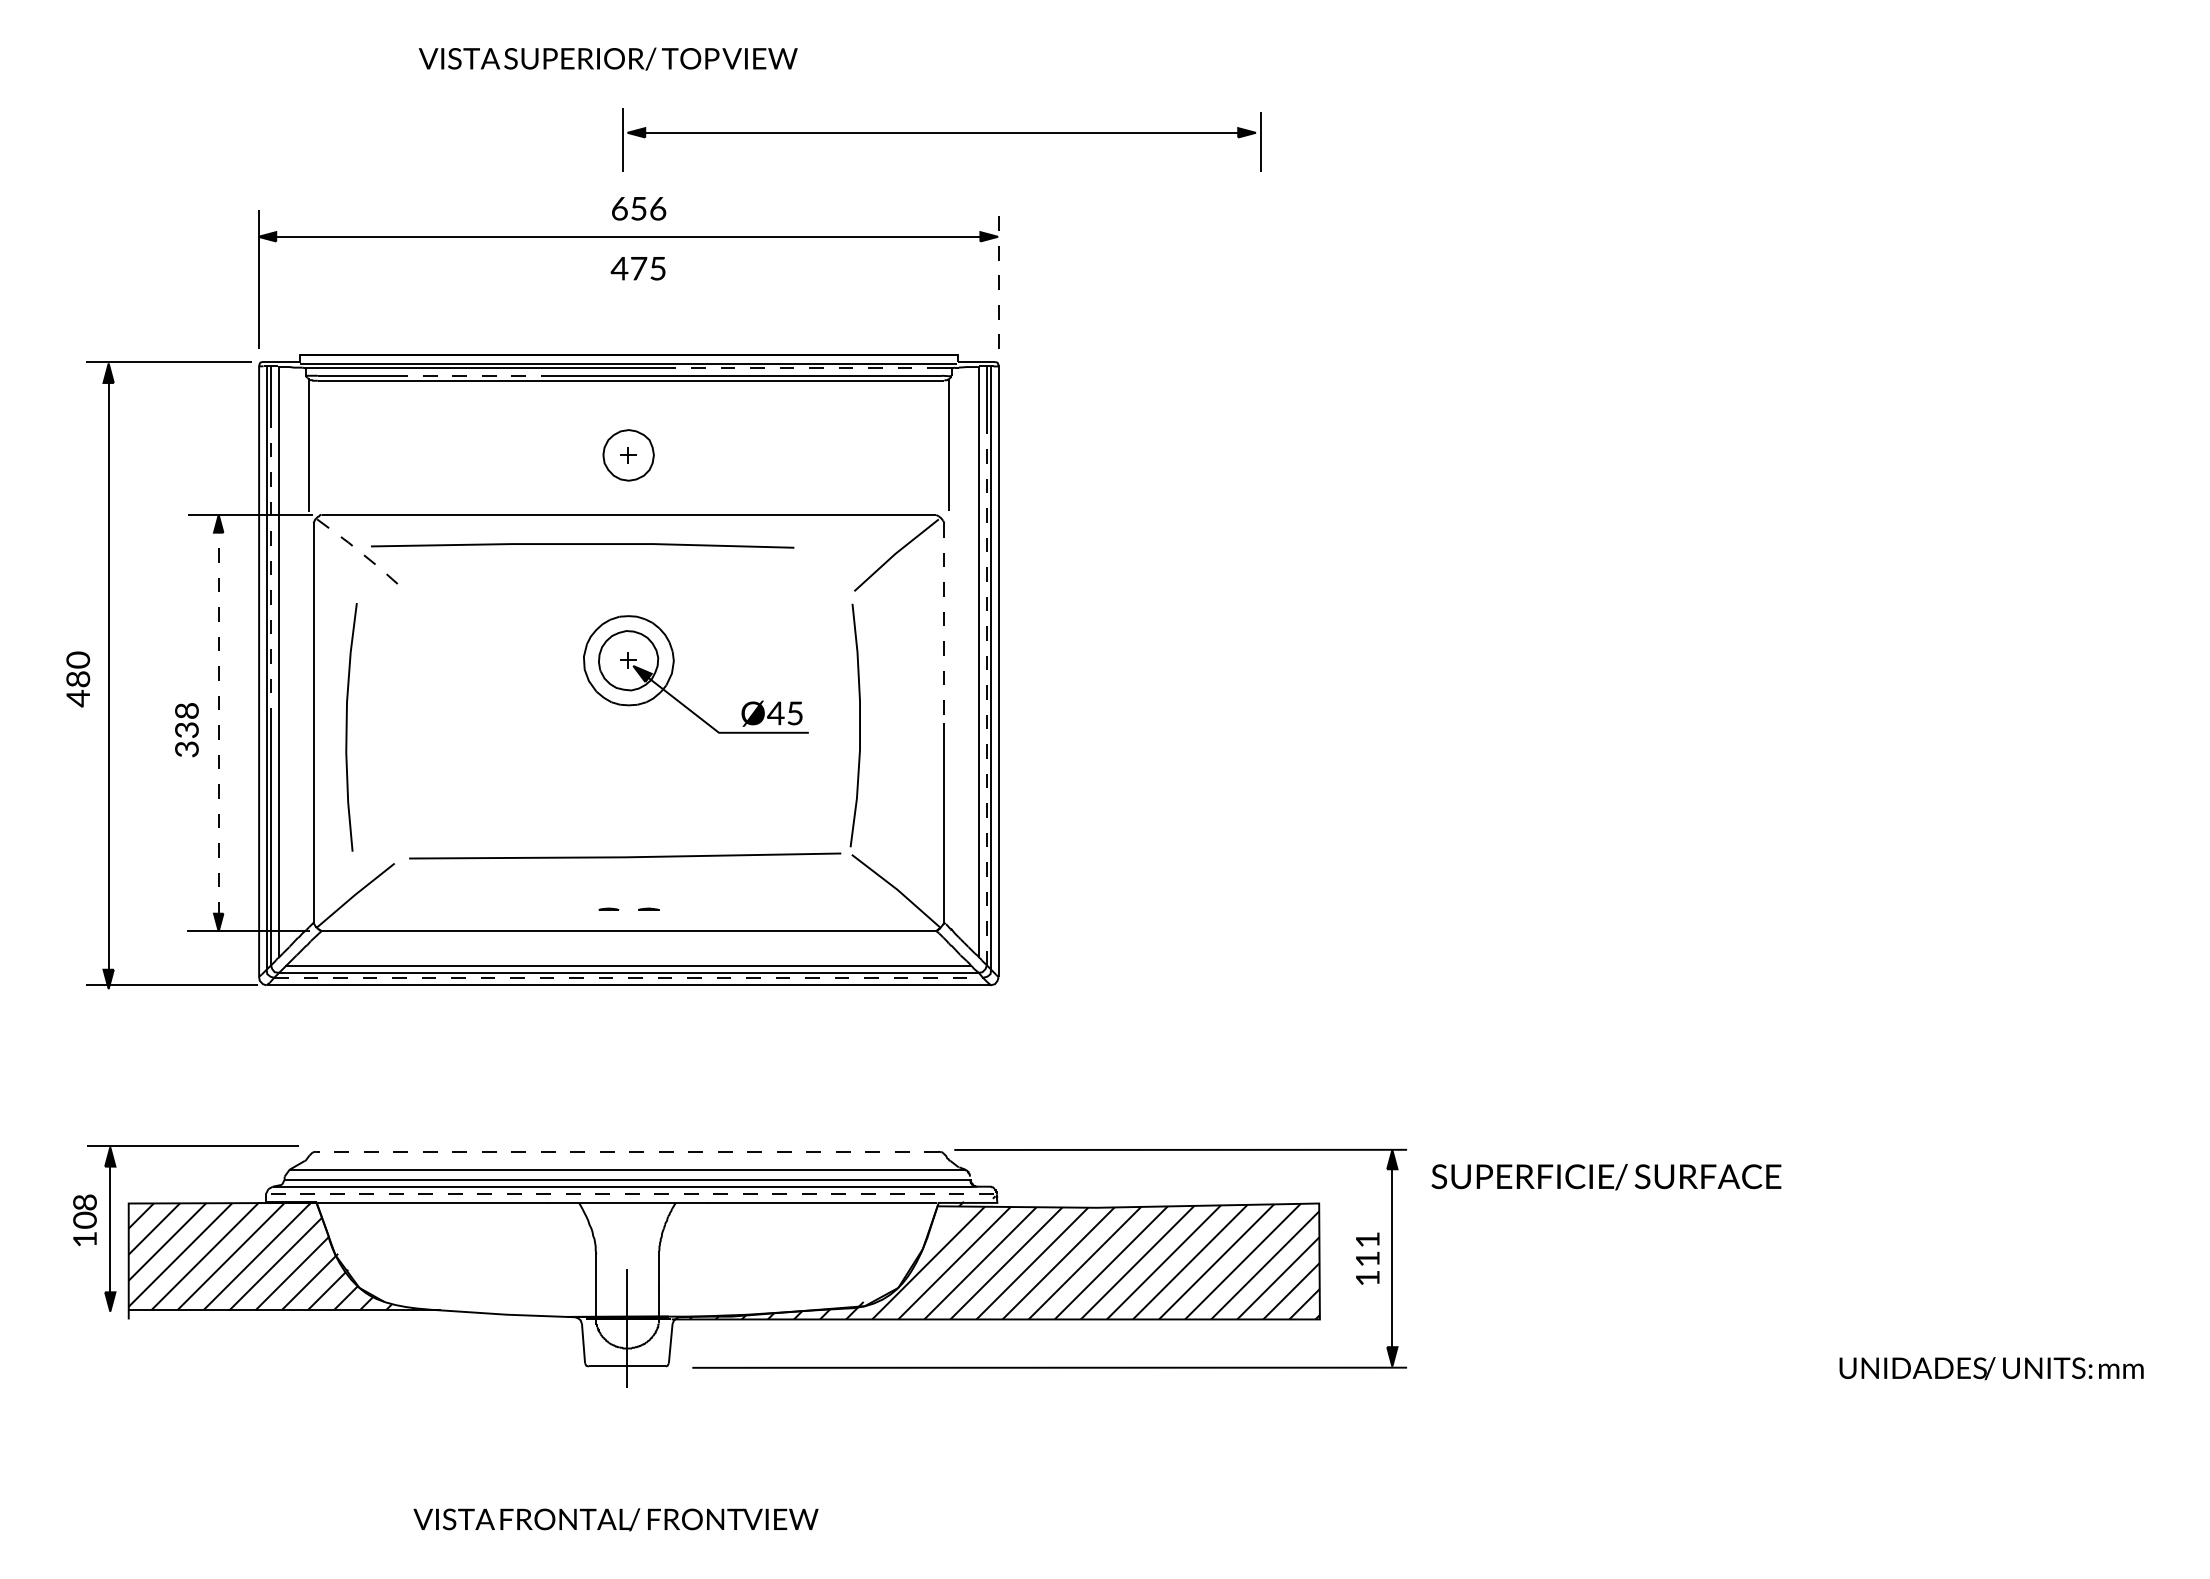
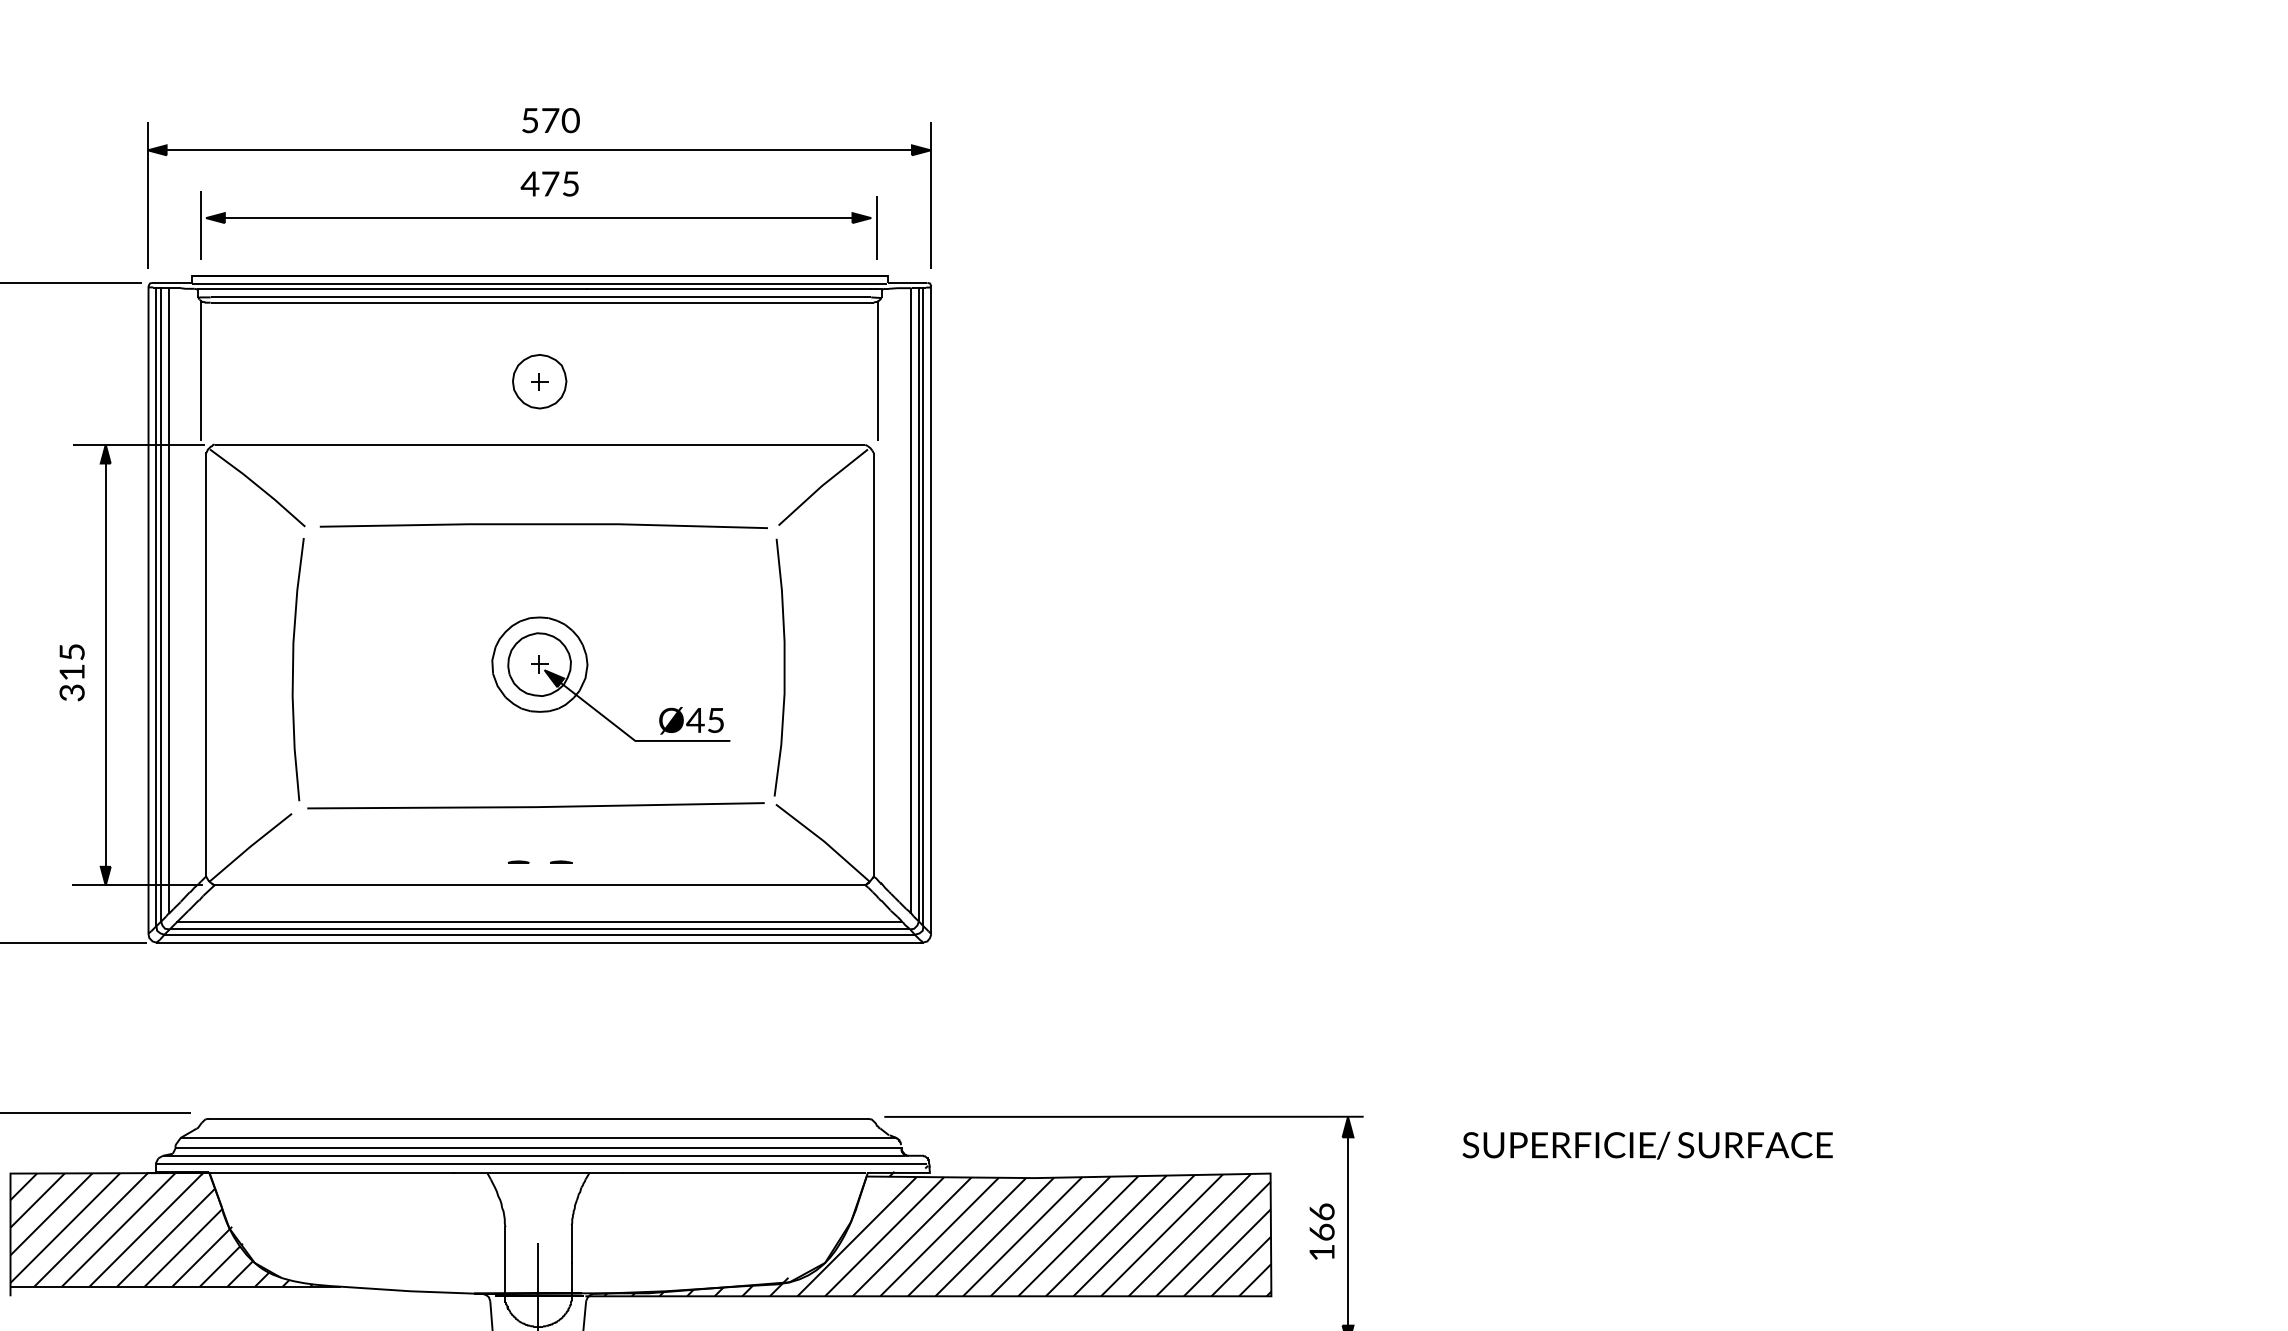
part: (941, 139) -> (538, 225), moved
text: (639, 208) -> (551, 120), 656 -> 570
line: (998, 279) -> (931, 195), dashed -> solid
line: (807, 368) -> (728, 289), dashed -> solid
line: (471, 375) -> (373, 297), dashed -> solid
line: (582, 544) -> (543, 524), moved
line: (363, 555) -> (259, 487), dashed -> solid
line: (271, 573) -> (161, 506), dashed -> solid
line: (944, 623) -> (873, 559), dashed -> solid
part: (673, 671) -> (587, 676), moved
line: (986, 694) -> (918, 634), dashed -> solid
text: (186, 720) -> (71, 662), 338 -> 315
line: (218, 723) -> (105, 665), dashed -> solid
curve: (347, 727) -> (293, 669), moved
line: (629, 977) -> (540, 934), dashed -> solid
line: (627, 1151) -> (538, 1118), dashed -> solid
text: (1606, 1176) -> (1647, 1144), moved
line: (629, 1194) -> (540, 1164), dashed -> solid
text: (1367, 1248) -> (1321, 1221), 111 -> 166

